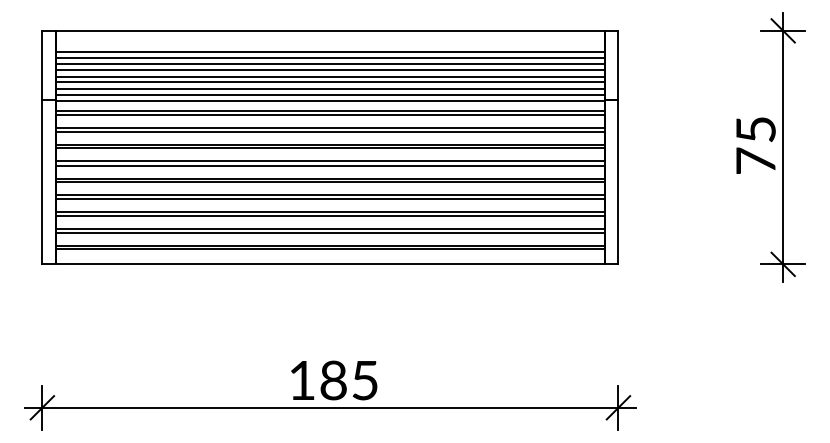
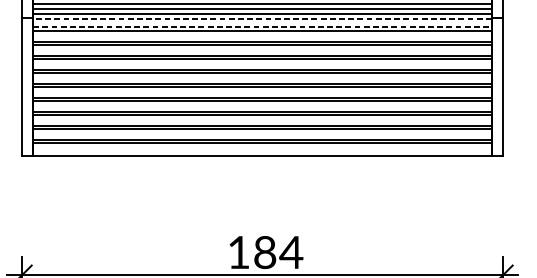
line: (330, 100) -> (262, 18), solid -> dashed
line: (330, 110) -> (262, 27), solid -> dashed
text: (364, 380) -> (290, 252), 185 -> 184

